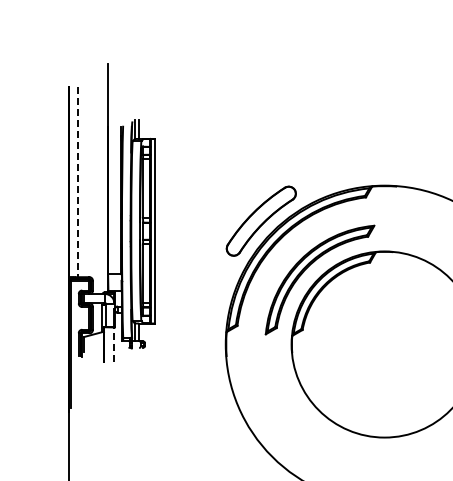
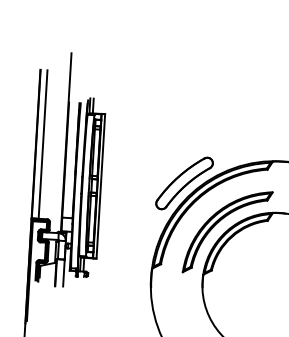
line: (78, 183) -> (43, 145), dashed -> solid
line: (114, 344) -> (63, 273), dashed -> solid

